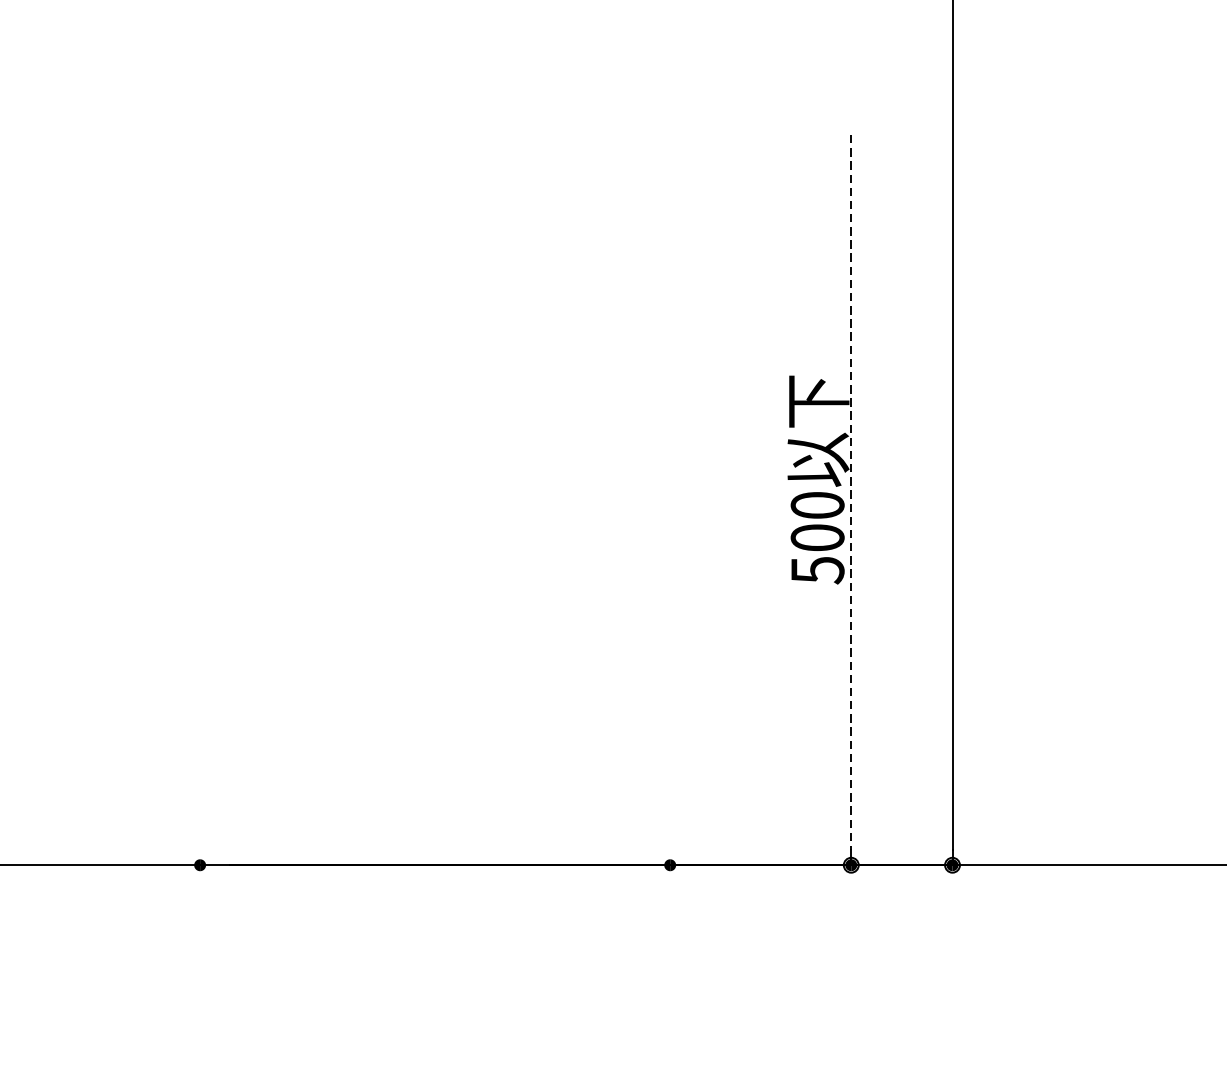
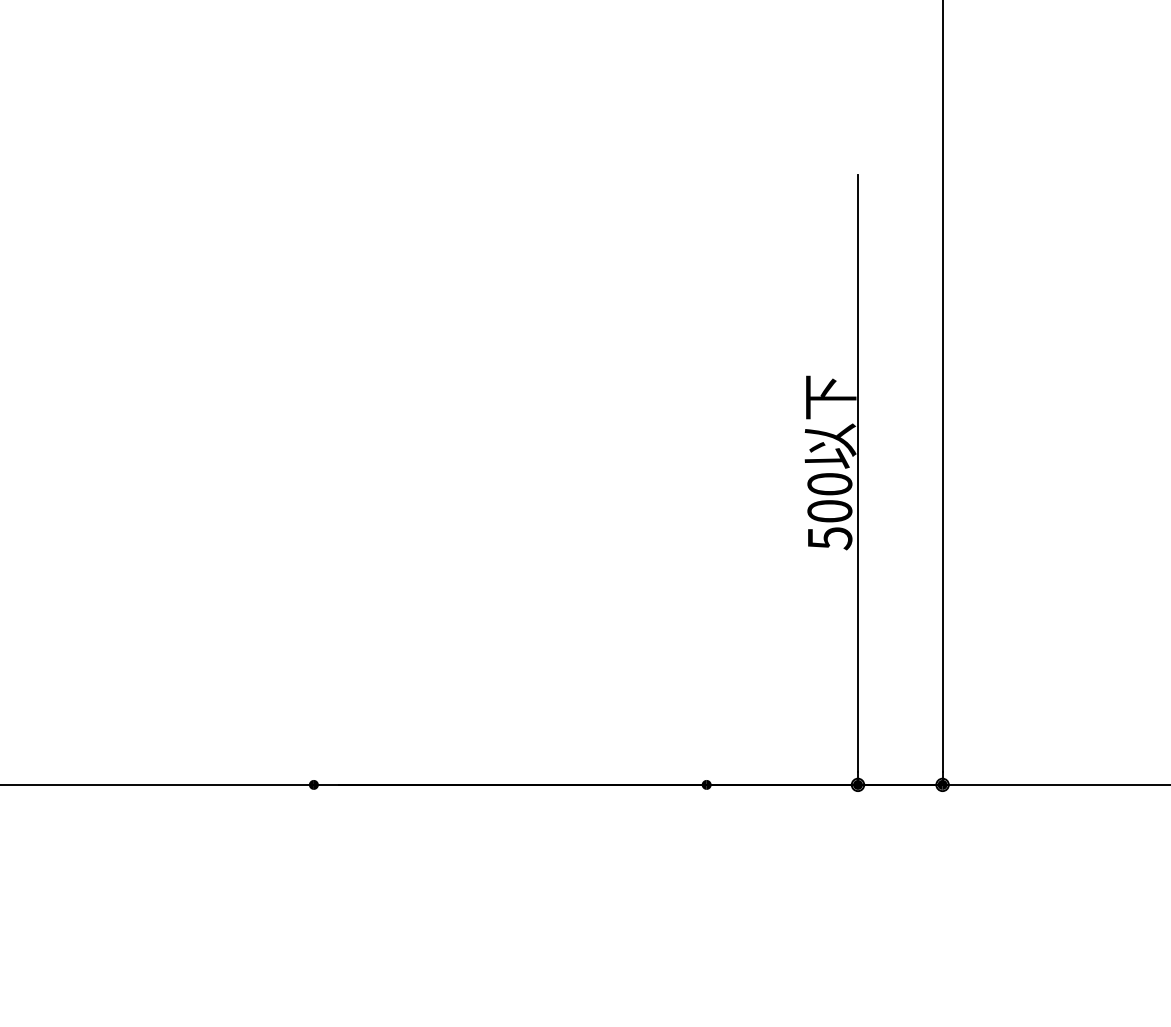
line: (850, 492) -> (857, 473), dashed -> solid

